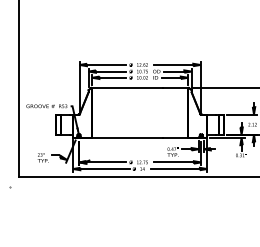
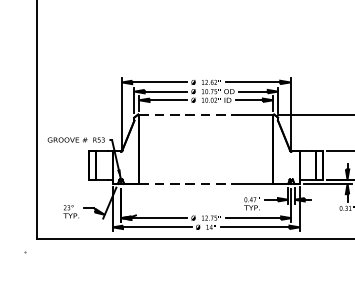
line: (127, 88) -> (188, 115), solid -> dashed
line: (127, 137) -> (188, 183), solid -> dashed

